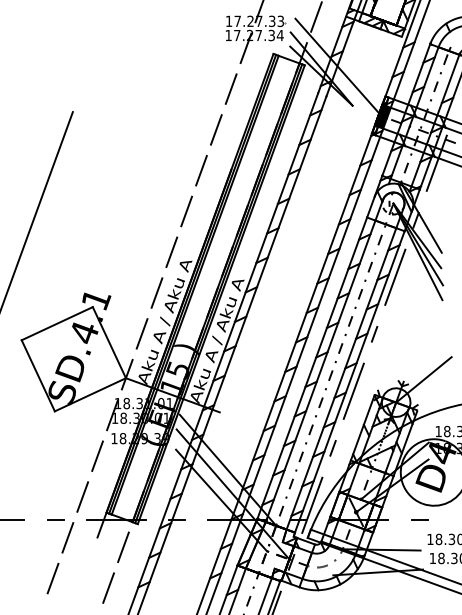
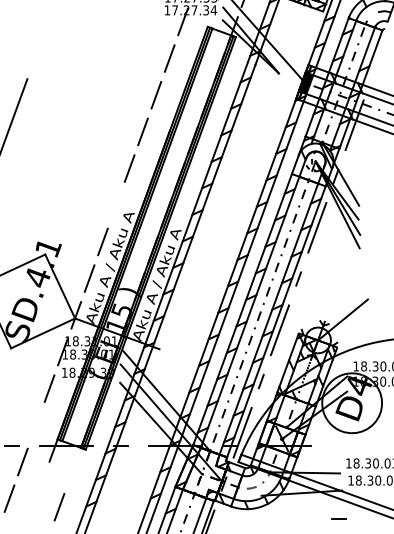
line: (171, 252) -> (116, 205), removed
line: (82, 496) -> (36, 424), removed
line: (419, 519) -> (339, 518), moved
line: (123, 547) -> (72, 470), removed

